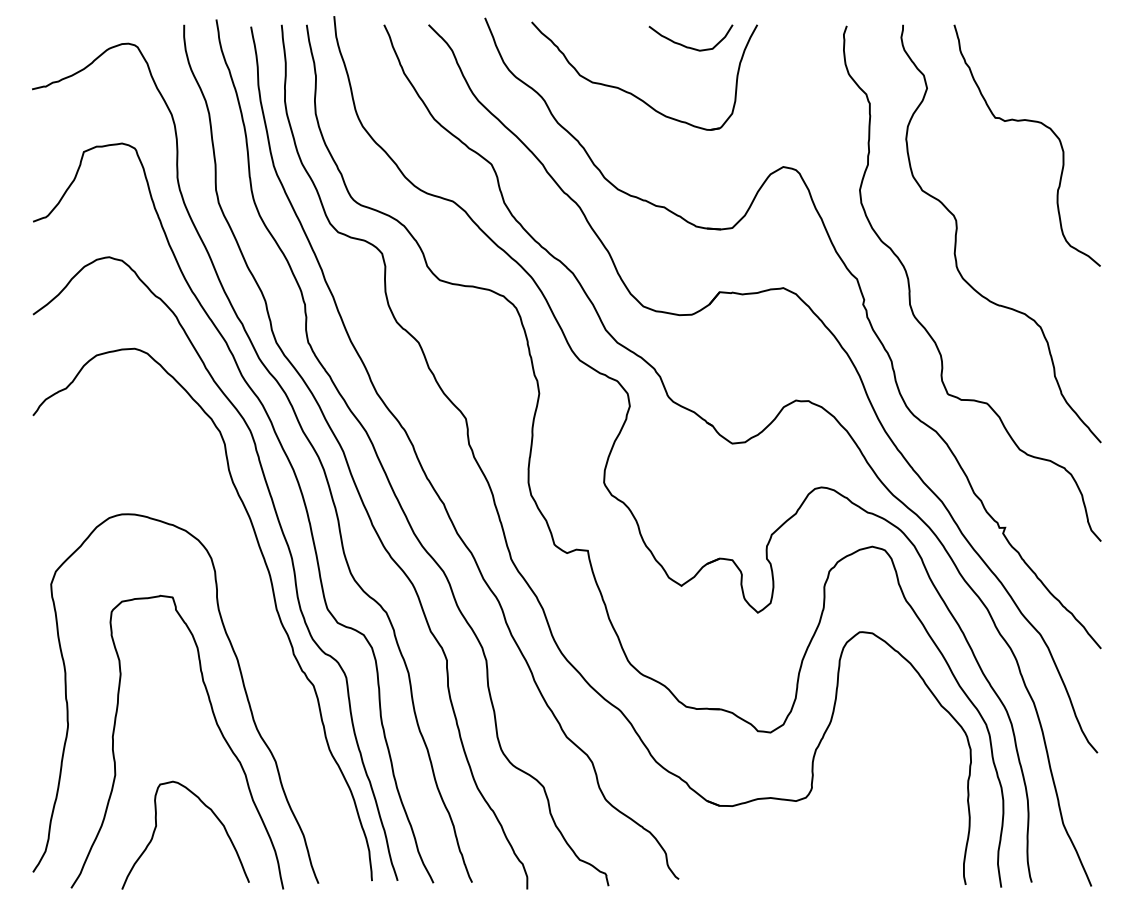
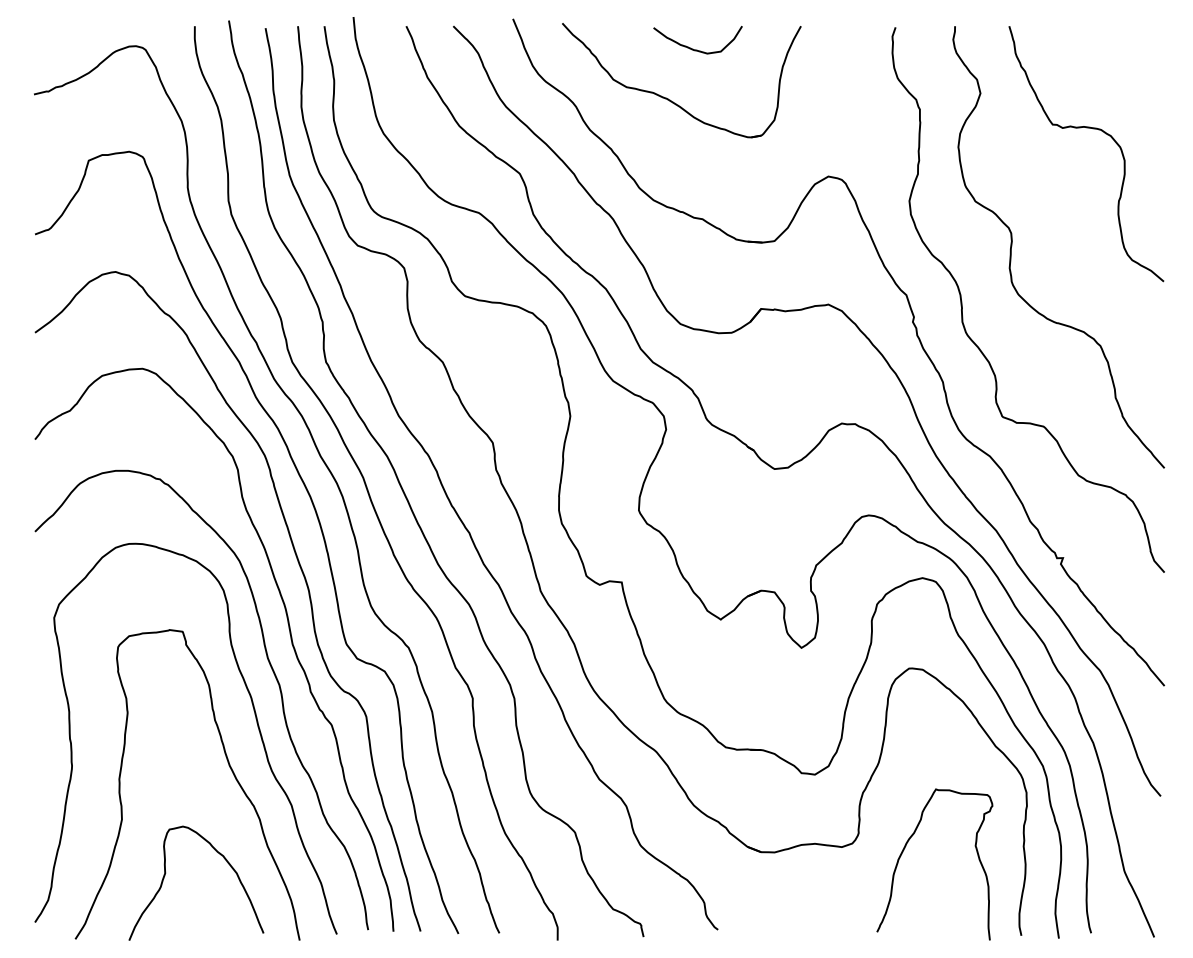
curve: (689, 46) -> (696, 49), moved
curve: (257, 635) -> (272, 671), added
curve: (855, 803) -> (904, 849), added

